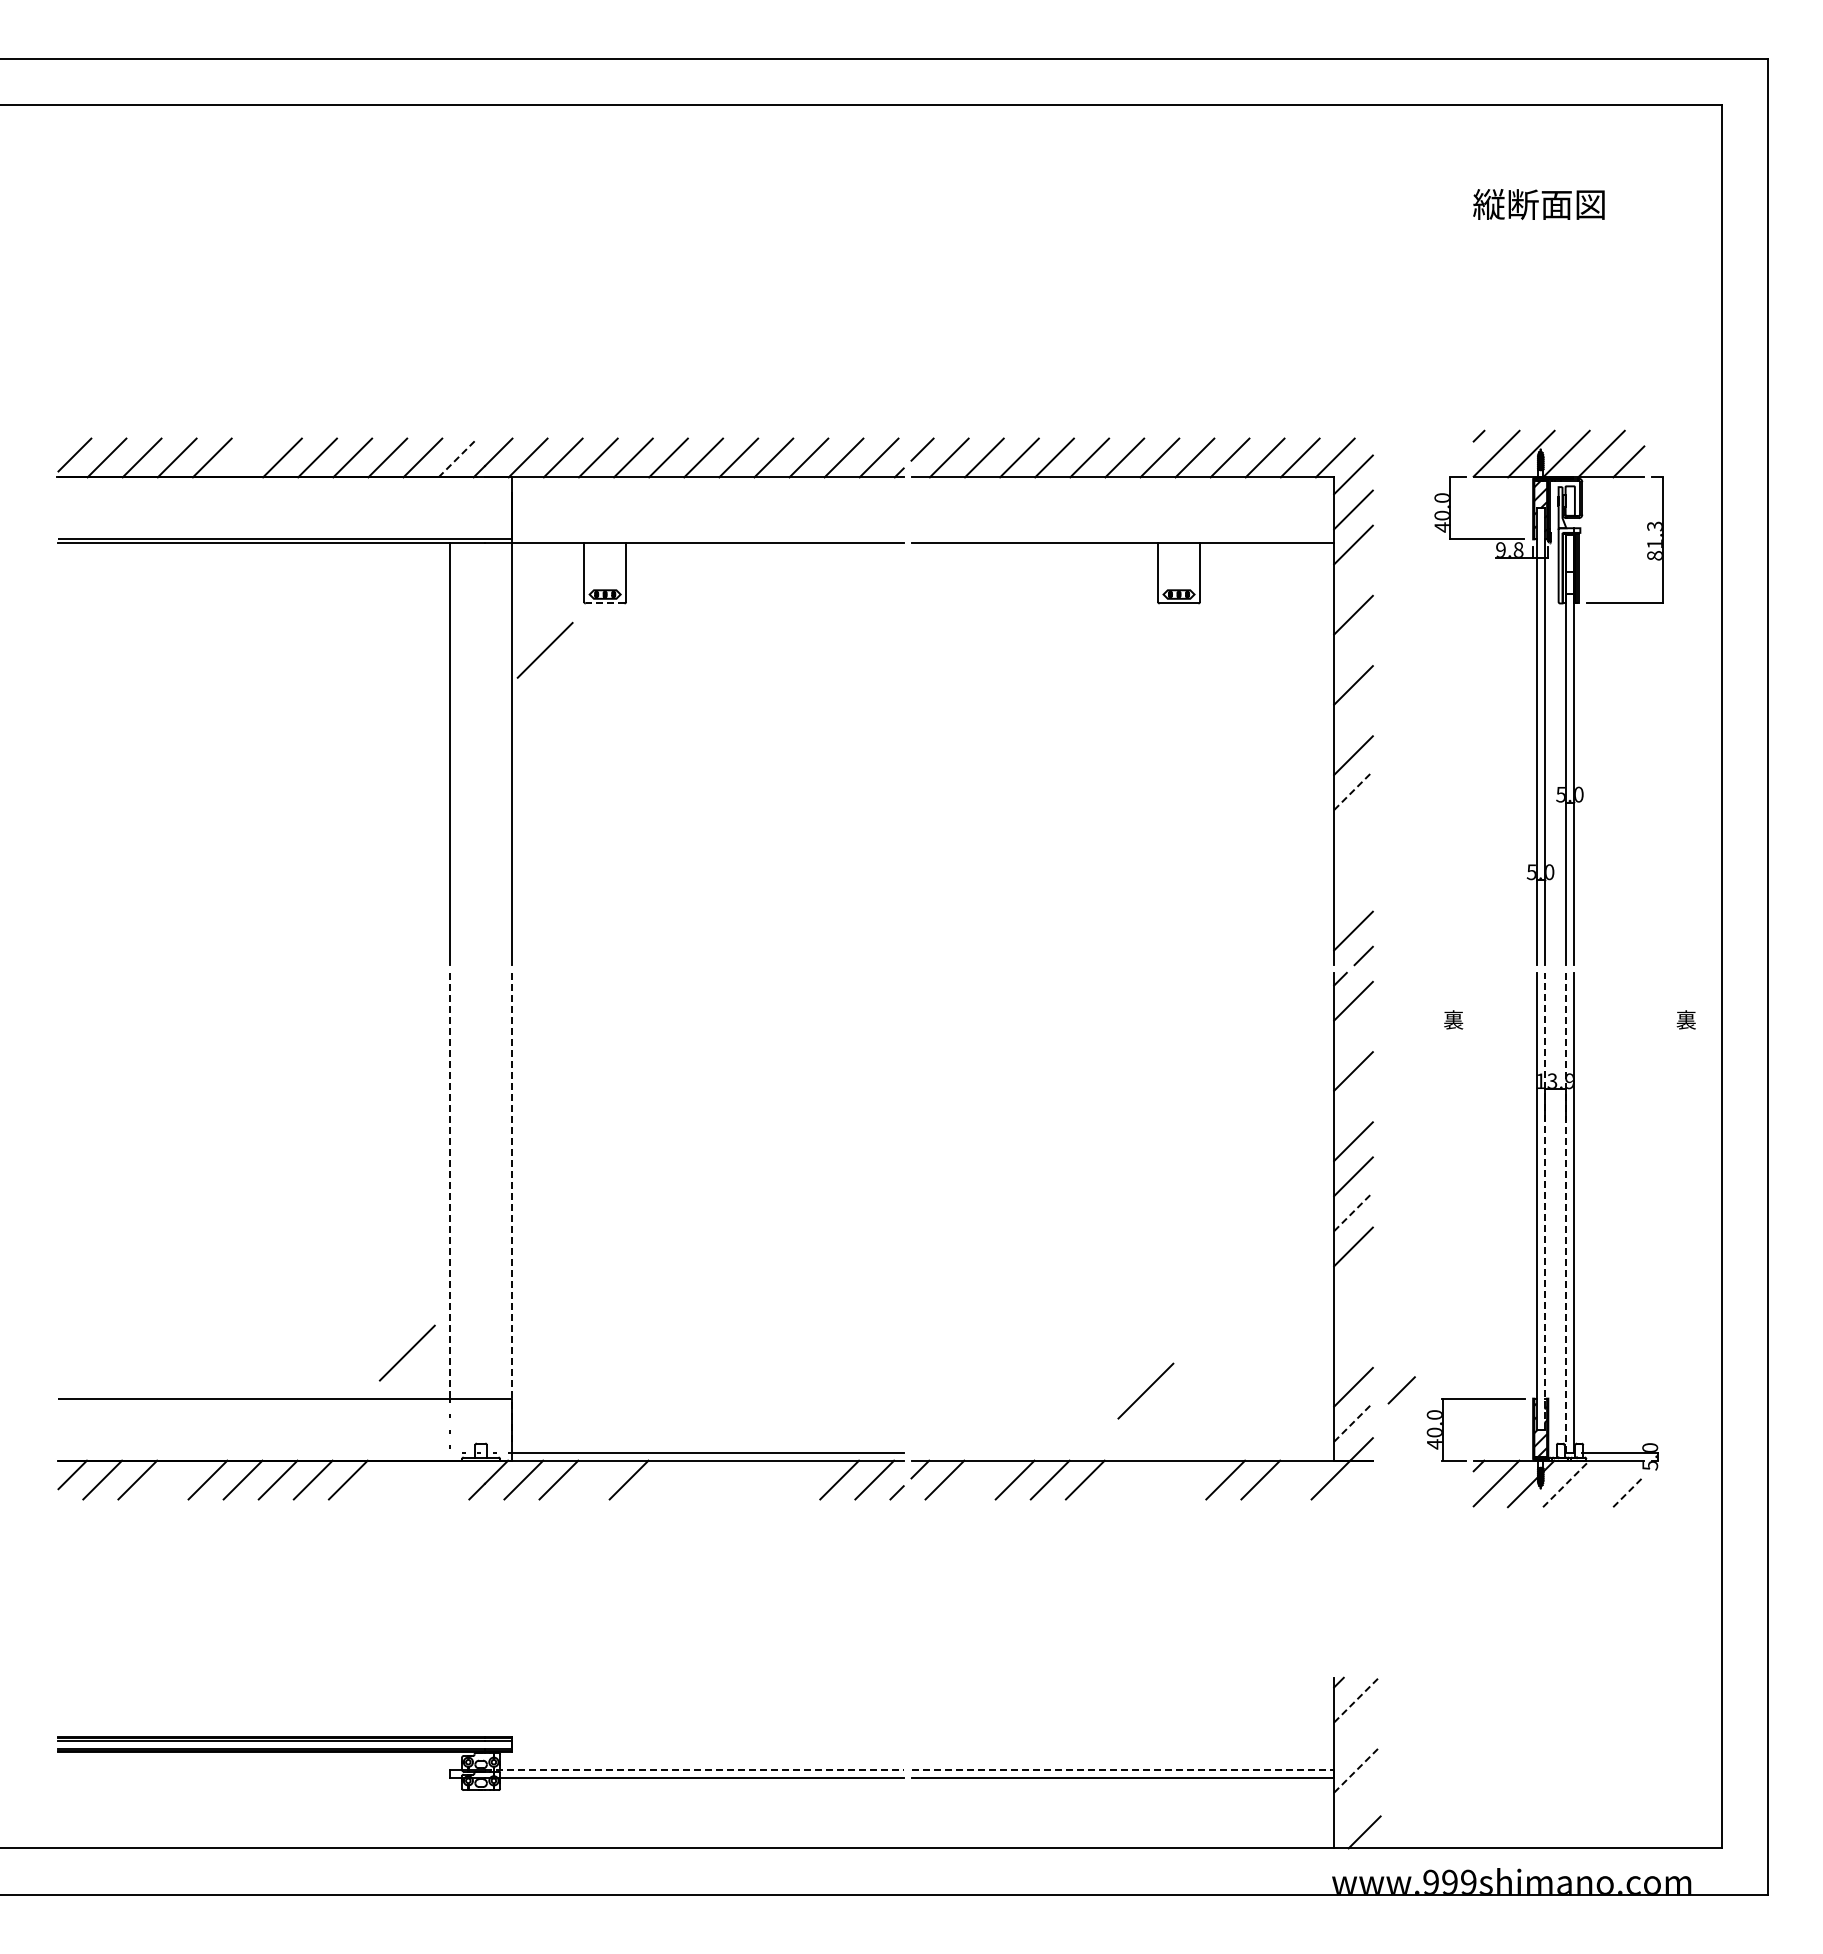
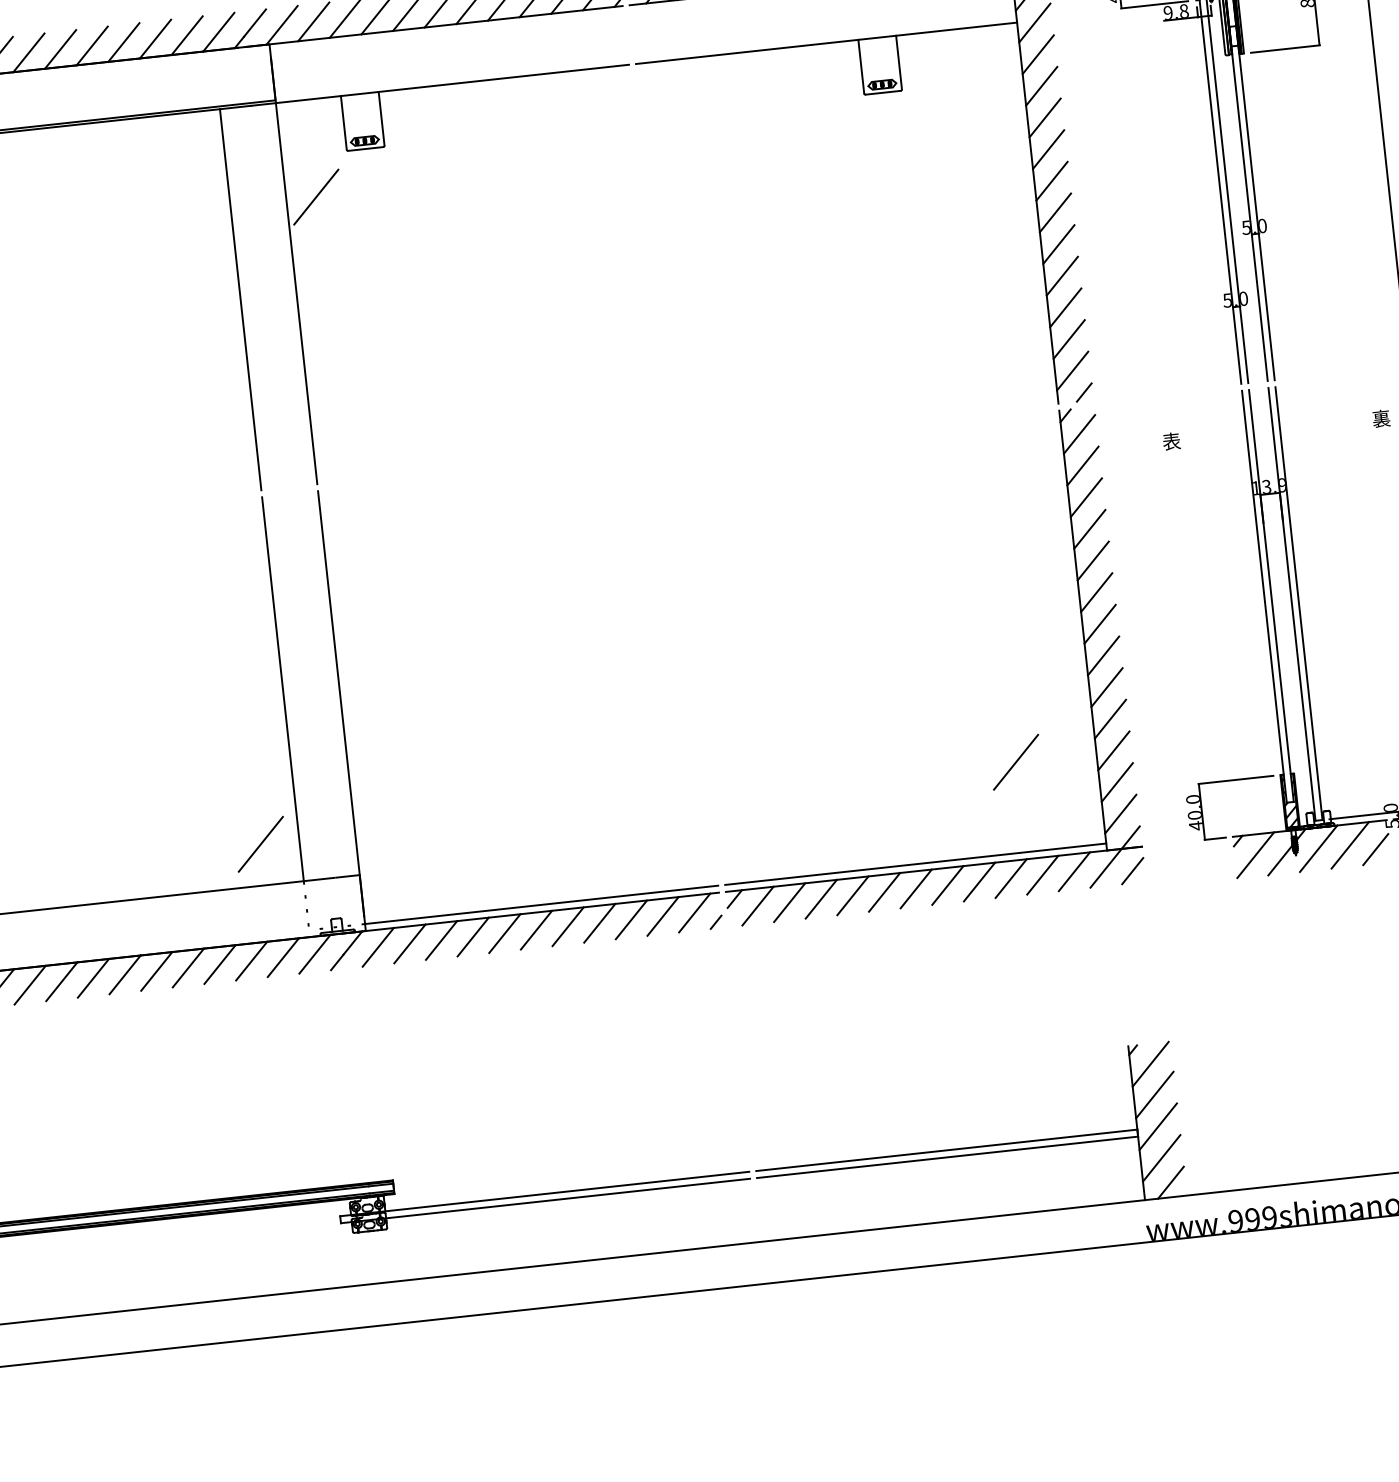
line: (247, 457) -> (28, 52), added
line: (458, 457) -> (219, 31), dashed -> solid
line: (1353, 579) -> (1038, 54), added
line: (604, 603) -> (365, 149), dashed -> solid
line: (1353, 649) -> (1045, 117), added
line: (1353, 720) -> (1052, 181), added
line: (1353, 790) -> (1058, 244), dashed -> solid
line: (1353, 825) -> (1062, 275), added
line: (1353, 860) -> (1065, 307), added
line: (1353, 895) -> (1069, 339), added
text: (1453, 1020) -> (1171, 441), 裏 -> 表
line: (1353, 1036) -> (1082, 466), added
line: (1353, 1106) -> (1089, 529), added
line: (450, 1185) -> (283, 688), dashed -> solid
line: (1544, 1200) -> (1271, 595), dashed -> solid
line: (512, 1208) -> (341, 703), dashed -> solid
line: (1353, 1211) -> (1100, 623), dashed -> solid
line: (1566, 1212) -> (1292, 603), dashed -> solid
line: (1353, 1281) -> (1106, 687), added
line: (1353, 1316) -> (1110, 718), added
line: (1353, 1351) -> (1113, 750), added
line: (1145, 1390) -> (1015, 761), moved
line: (1401, 1390) -> (1132, 871), moved
line: (1353, 1422) -> (1120, 814), dashed -> solid
line: (1122, 1452) -> (915, 863), added
line: (172, 1479) -> (61, 981), added
line: (383, 1479) -> (251, 960), added
line: (418, 1479) -> (283, 957), added
line: (453, 1479) -> (314, 953), added
line: (593, 1479) -> (441, 940), added
line: (663, 1479) -> (504, 933), added
line: (698, 1479) -> (535, 929), added
line: (733, 1479) -> (567, 926), added
line: (769, 1479) -> (599, 922), added
line: (804, 1479) -> (631, 919), added
line: (979, 1479) -> (789, 902), added
line: (1120, 1479) -> (916, 888), added
line: (1155, 1479) -> (947, 884), added
line: (1190, 1479) -> (979, 881), added
line: (1295, 1479) -> (1074, 871), added
line: (1566, 1483) -> (1318, 848), dashed -> solid
line: (1601, 1483) -> (1350, 844), added
line: (1628, 1491) -> (1375, 849), dashed -> solid
line: (1356, 1700) -> (1150, 1064), dashed -> solid
line: (1357, 1734) -> (1154, 1095), added
line: (1357, 1769) -> (1158, 1126), dashed -> solid
line: (694, 1770) -> (560, 1192), dashed -> solid
line: (1123, 1770) -> (947, 1150), dashed -> solid
line: (1357, 1804) -> (1161, 1158), added

